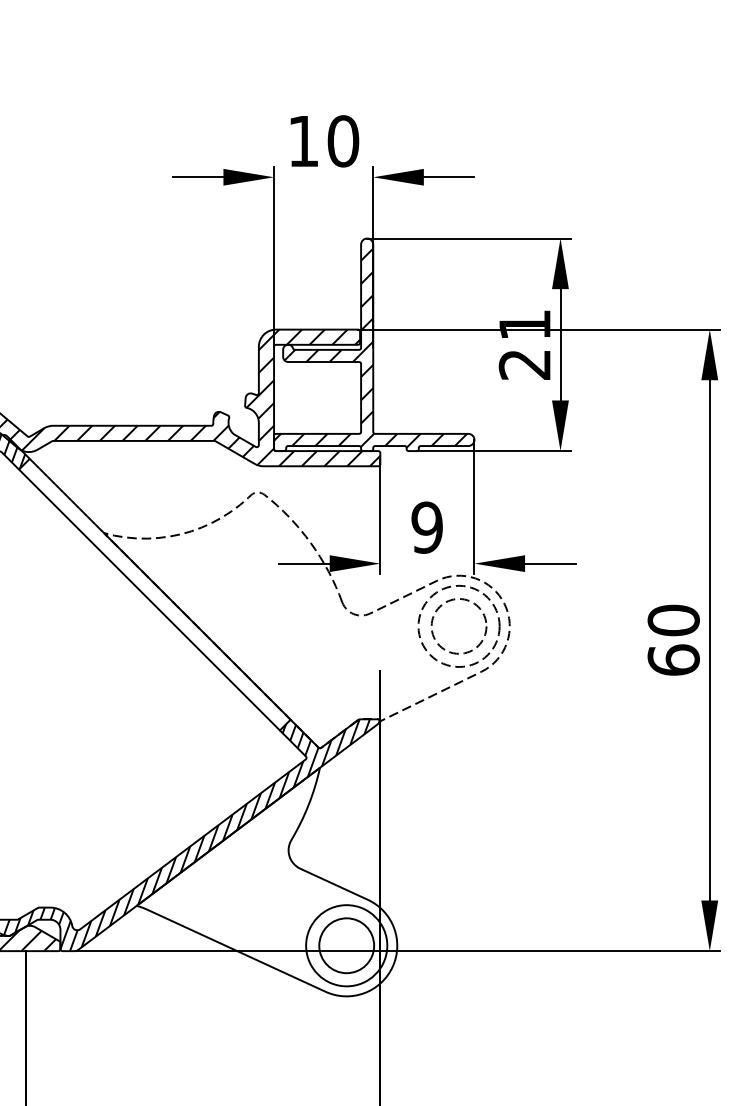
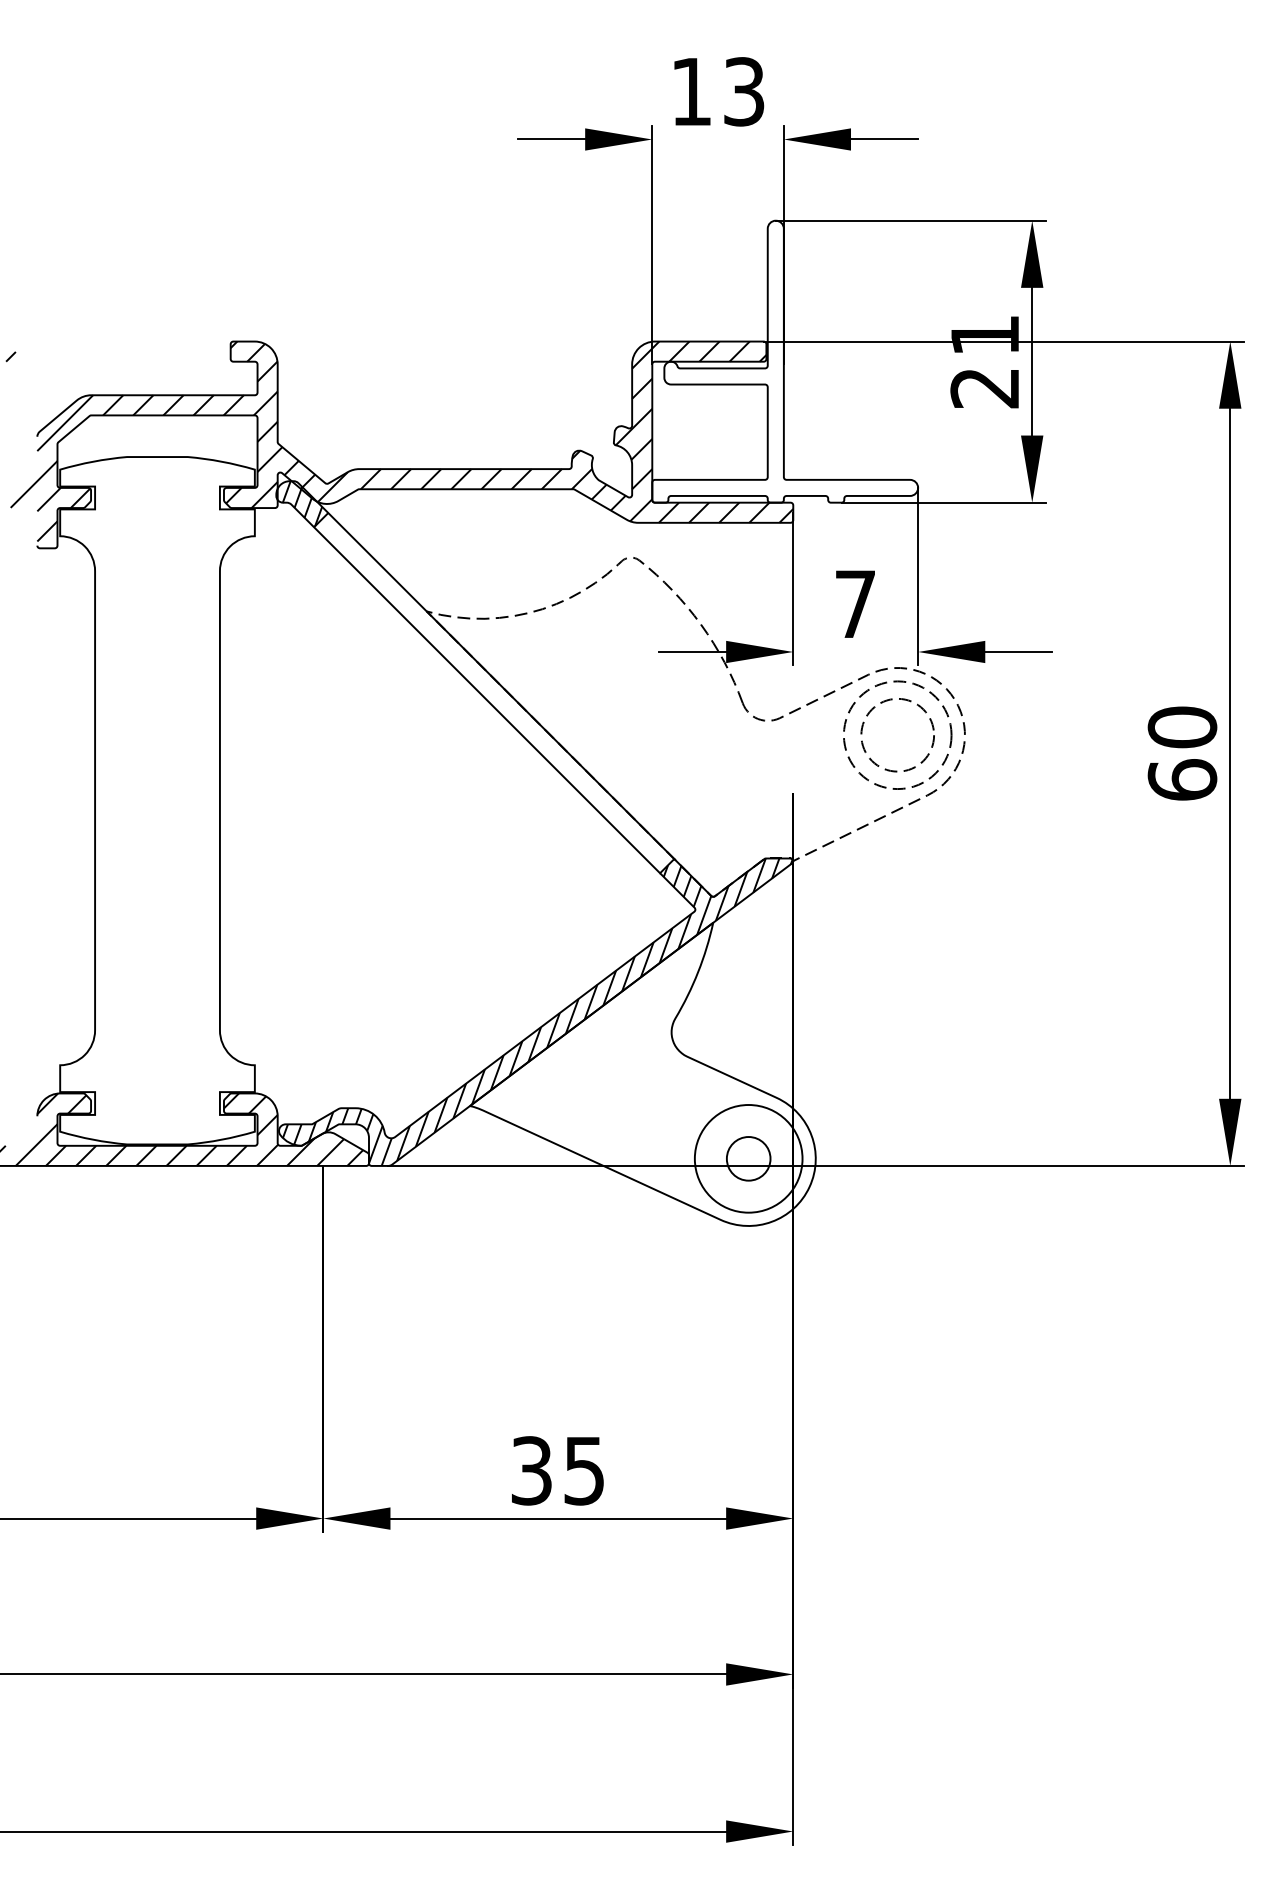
text: (343, 141) -> (744, 91), 10 -> 13
hatch: (370, 348) -> (780, 366), removed
text: (427, 527) -> (855, 604), 9 -> 7
circle: (346, 945) -> (748, 1158), size x0.6

